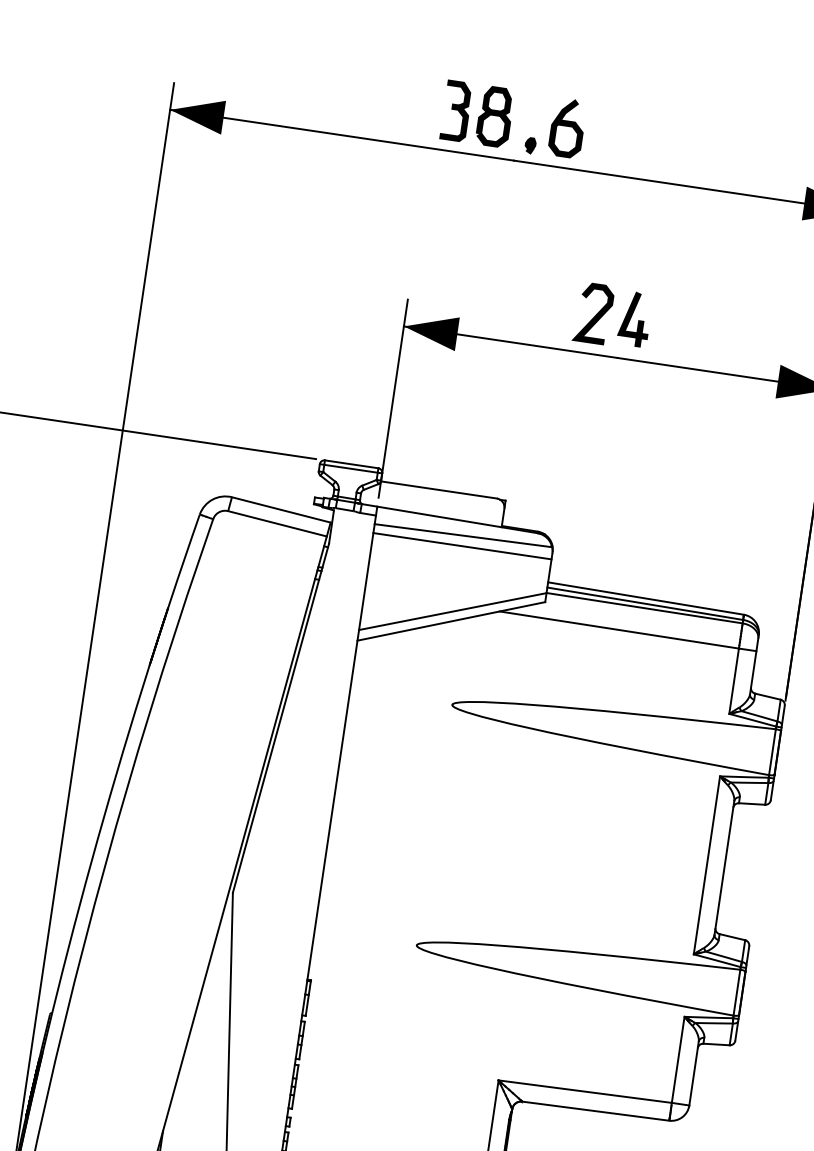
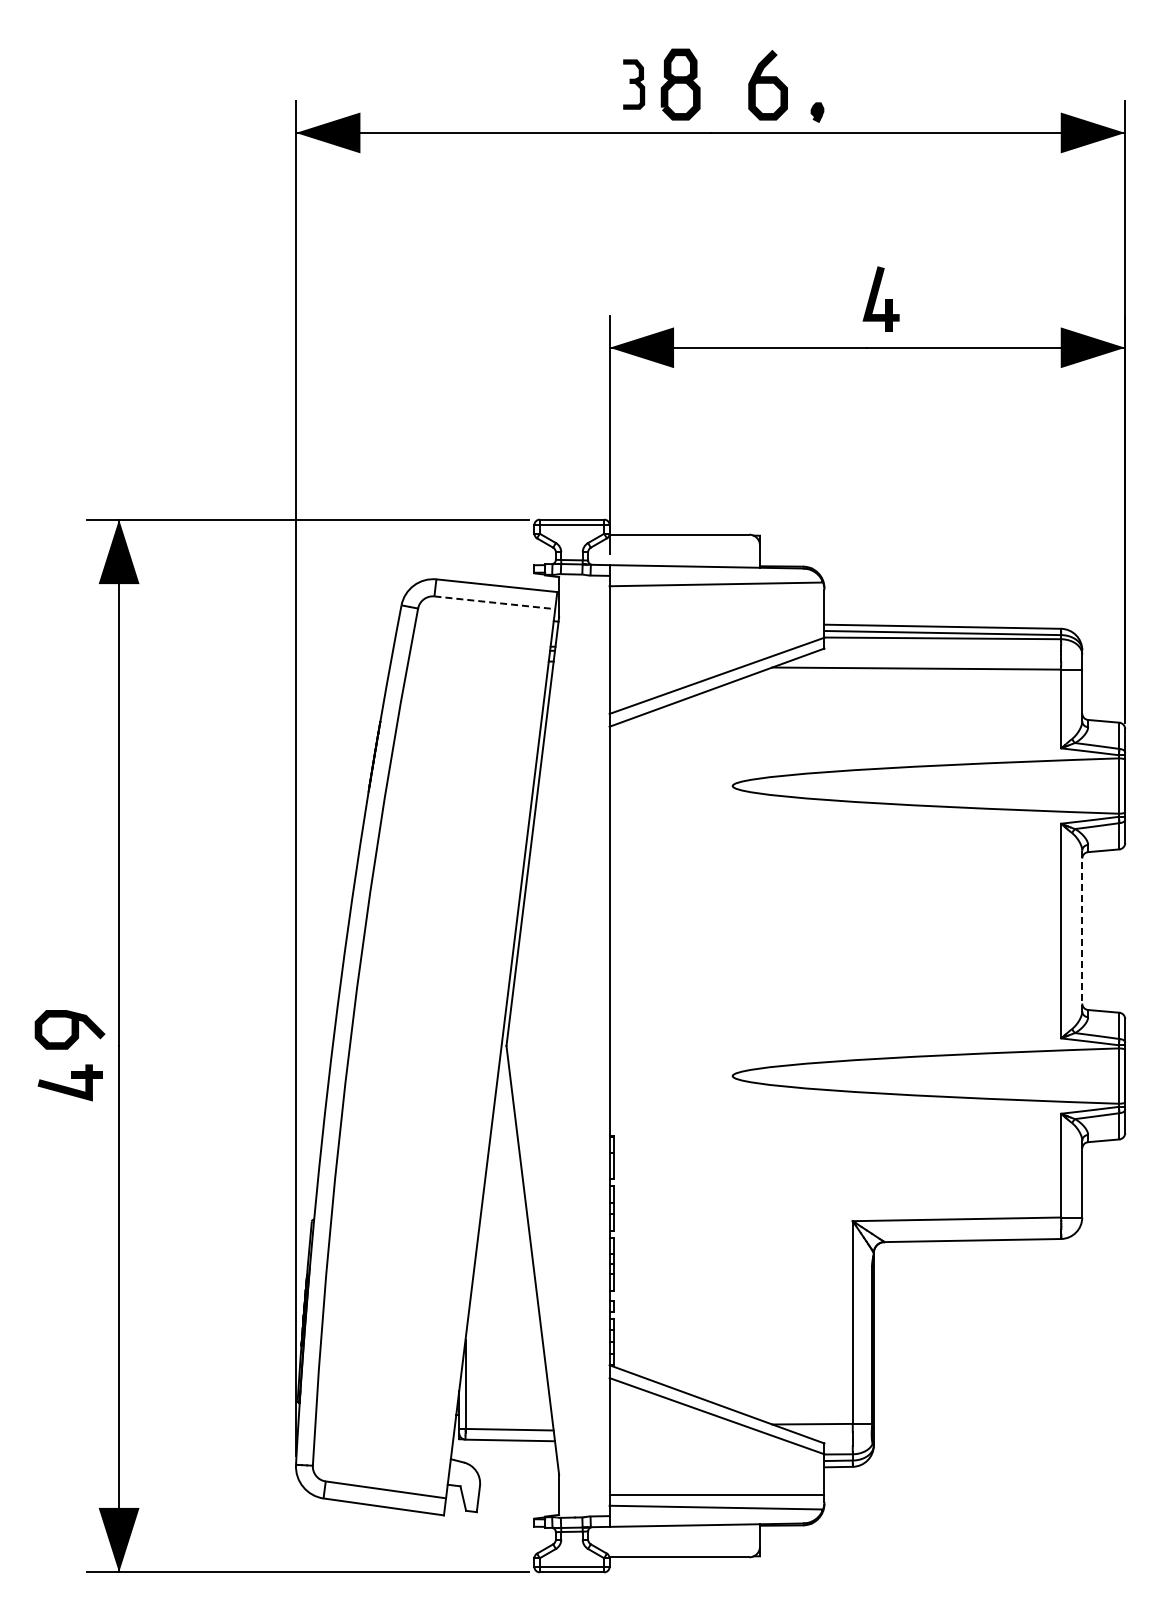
part: (455, 111) -> (633, 84), size x0.7
part: (530, 145) -> (817, 112), moved
curve: (595, 315) -> (833, 301), removed
line: (277, 523) -> (494, 602), solid -> dashed
line: (461, 546) -> (716, 597), removed
line: (724, 867) -> (1082, 930), solid -> dashed

